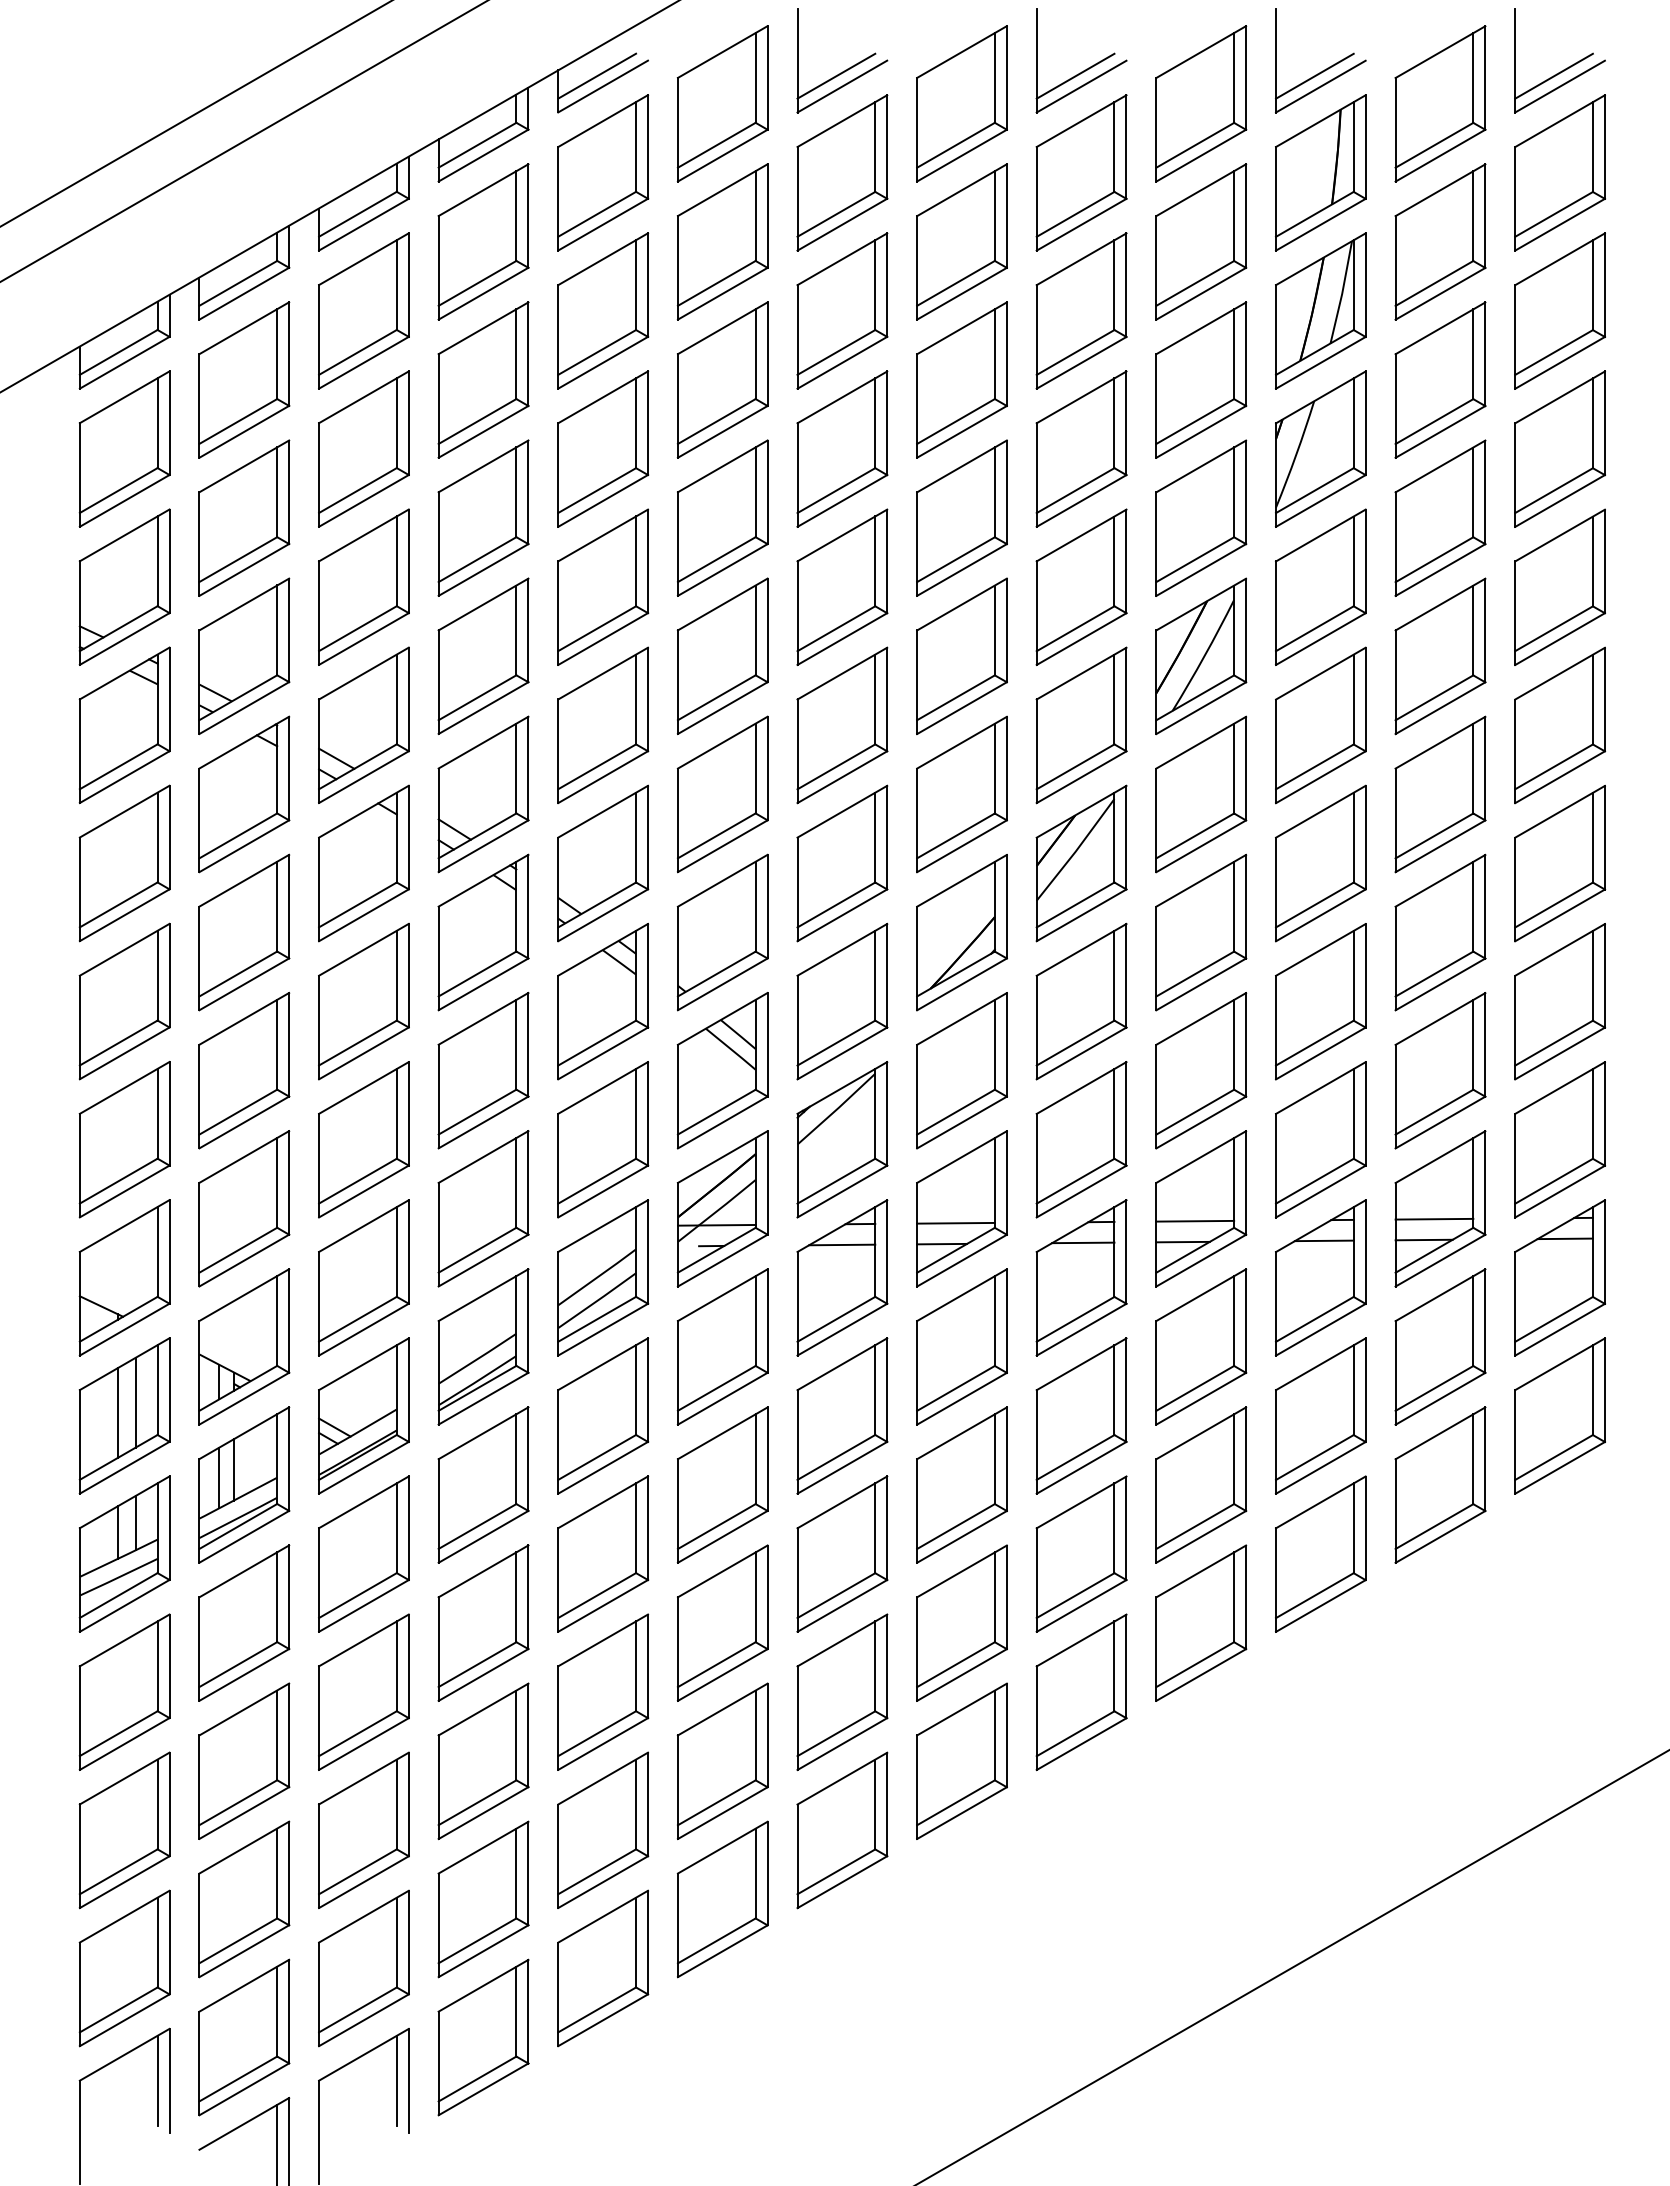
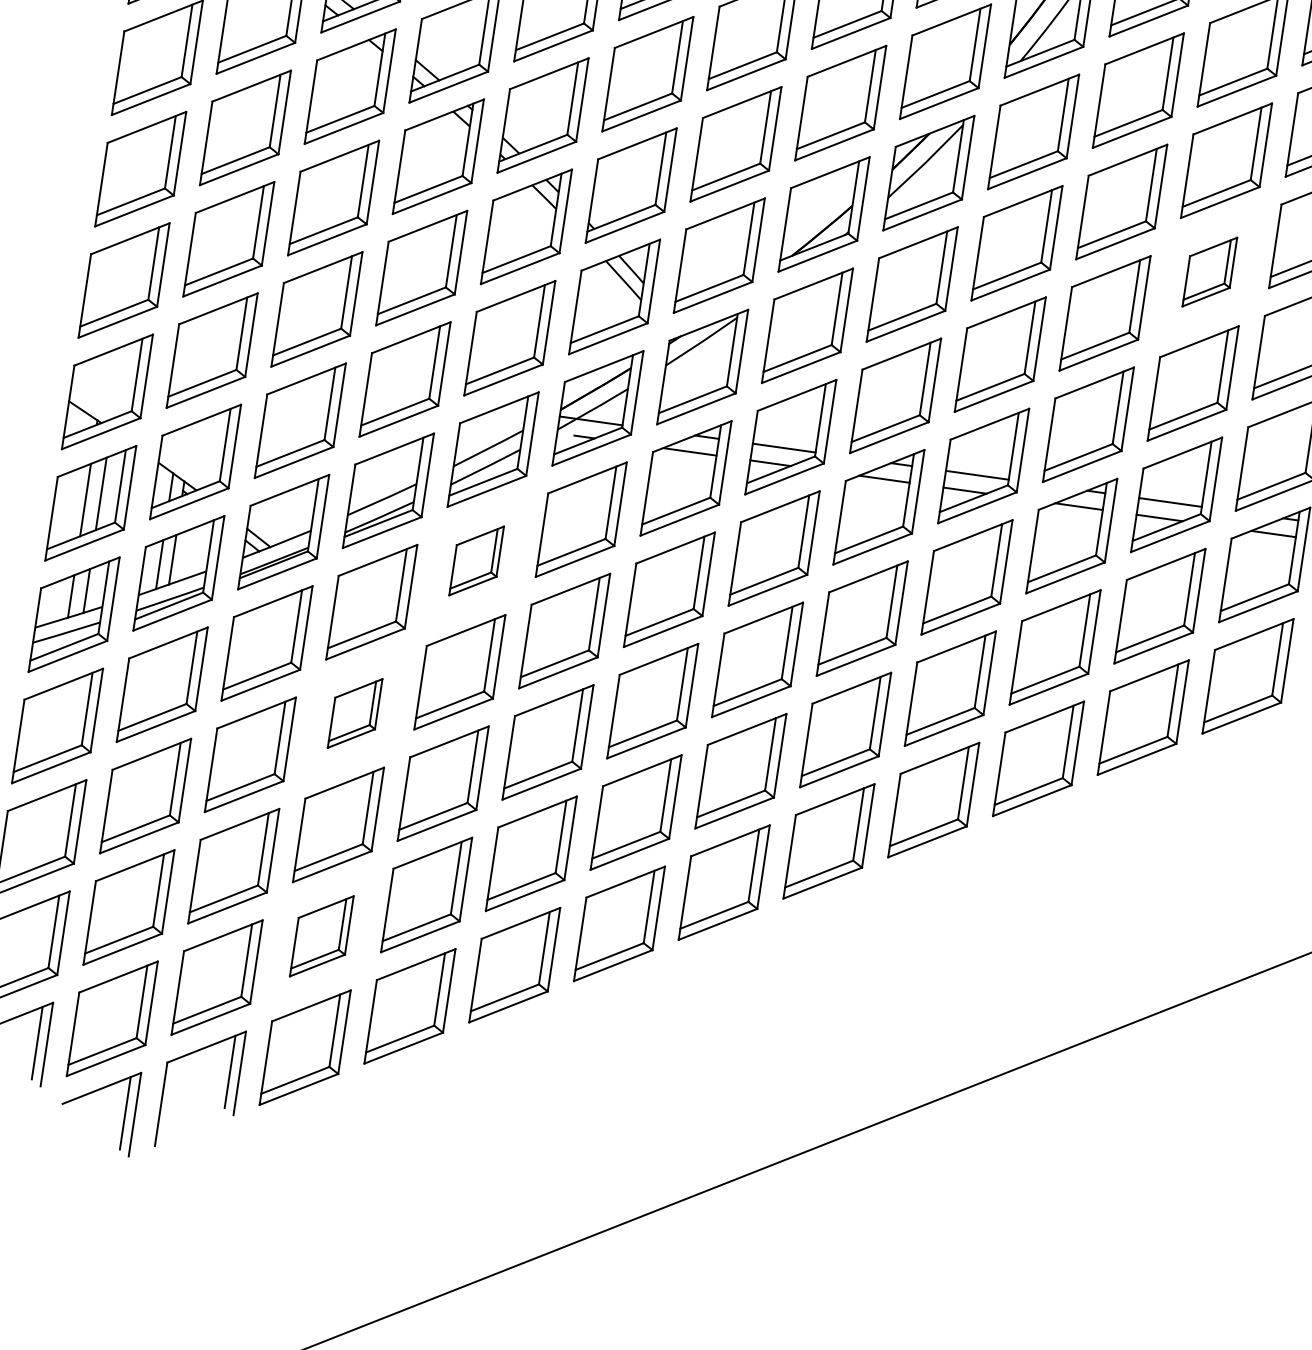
part: (1440, 932) -> (1209, 272), size x0.6
part: (603, 1415) -> (476, 560), size x0.6
part: (483, 1622) -> (355, 713), size x0.6
part: (483, 1899) -> (321, 936), size x0.7

